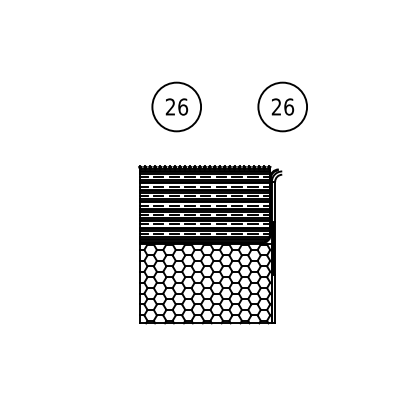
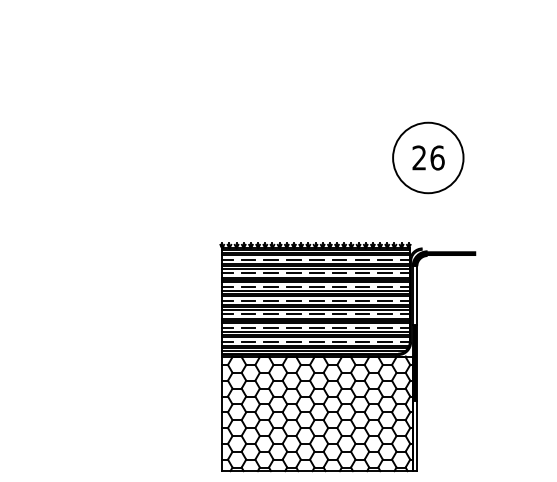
part: (176, 106) -> (274, 157), removed
fill: (293, 176) -> (443, 258), added

